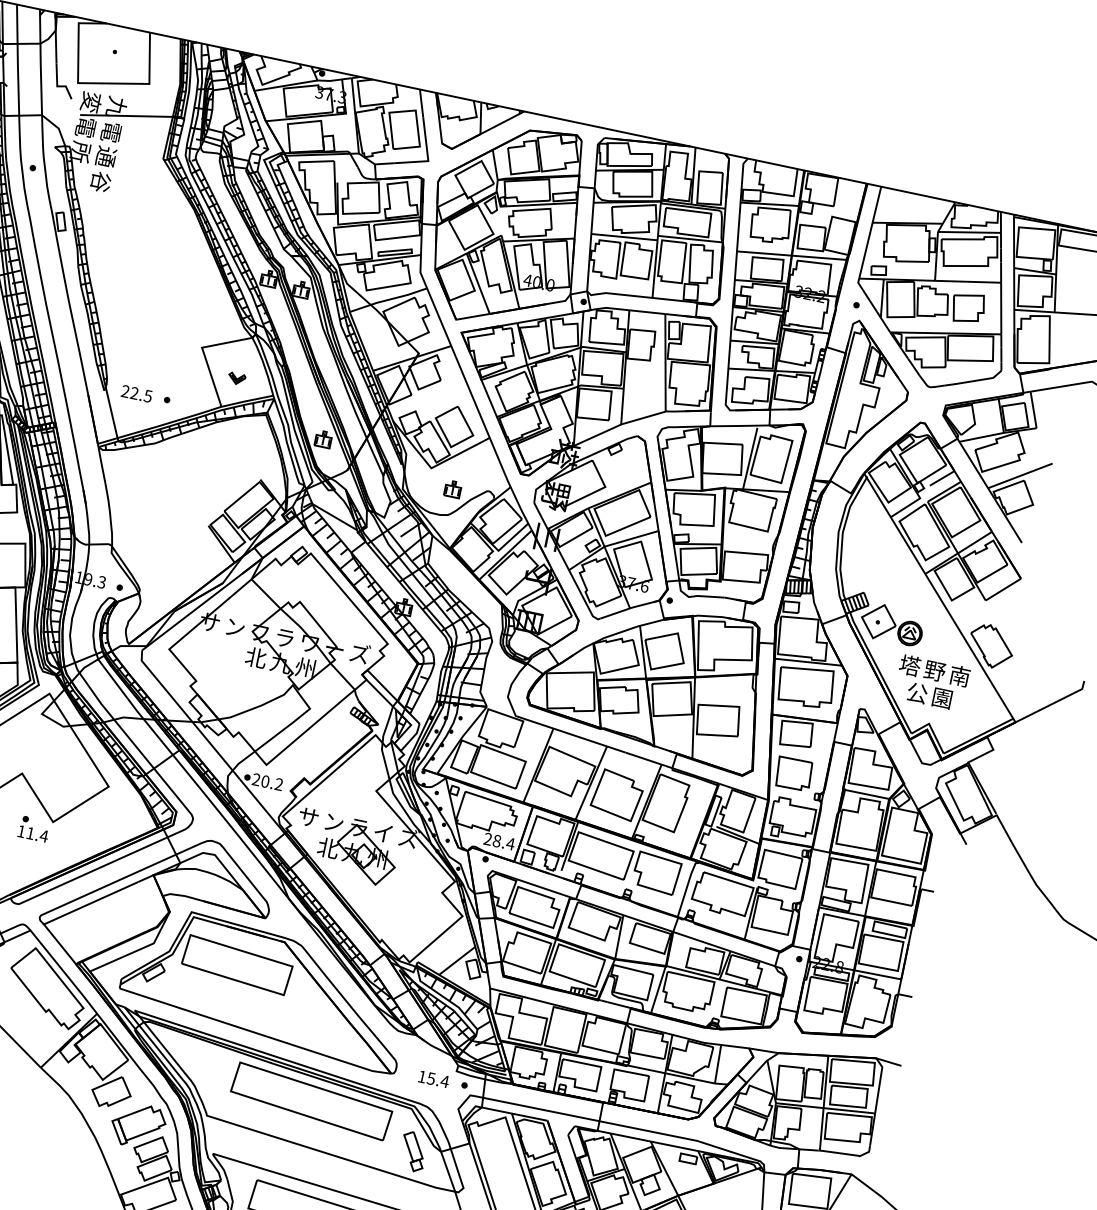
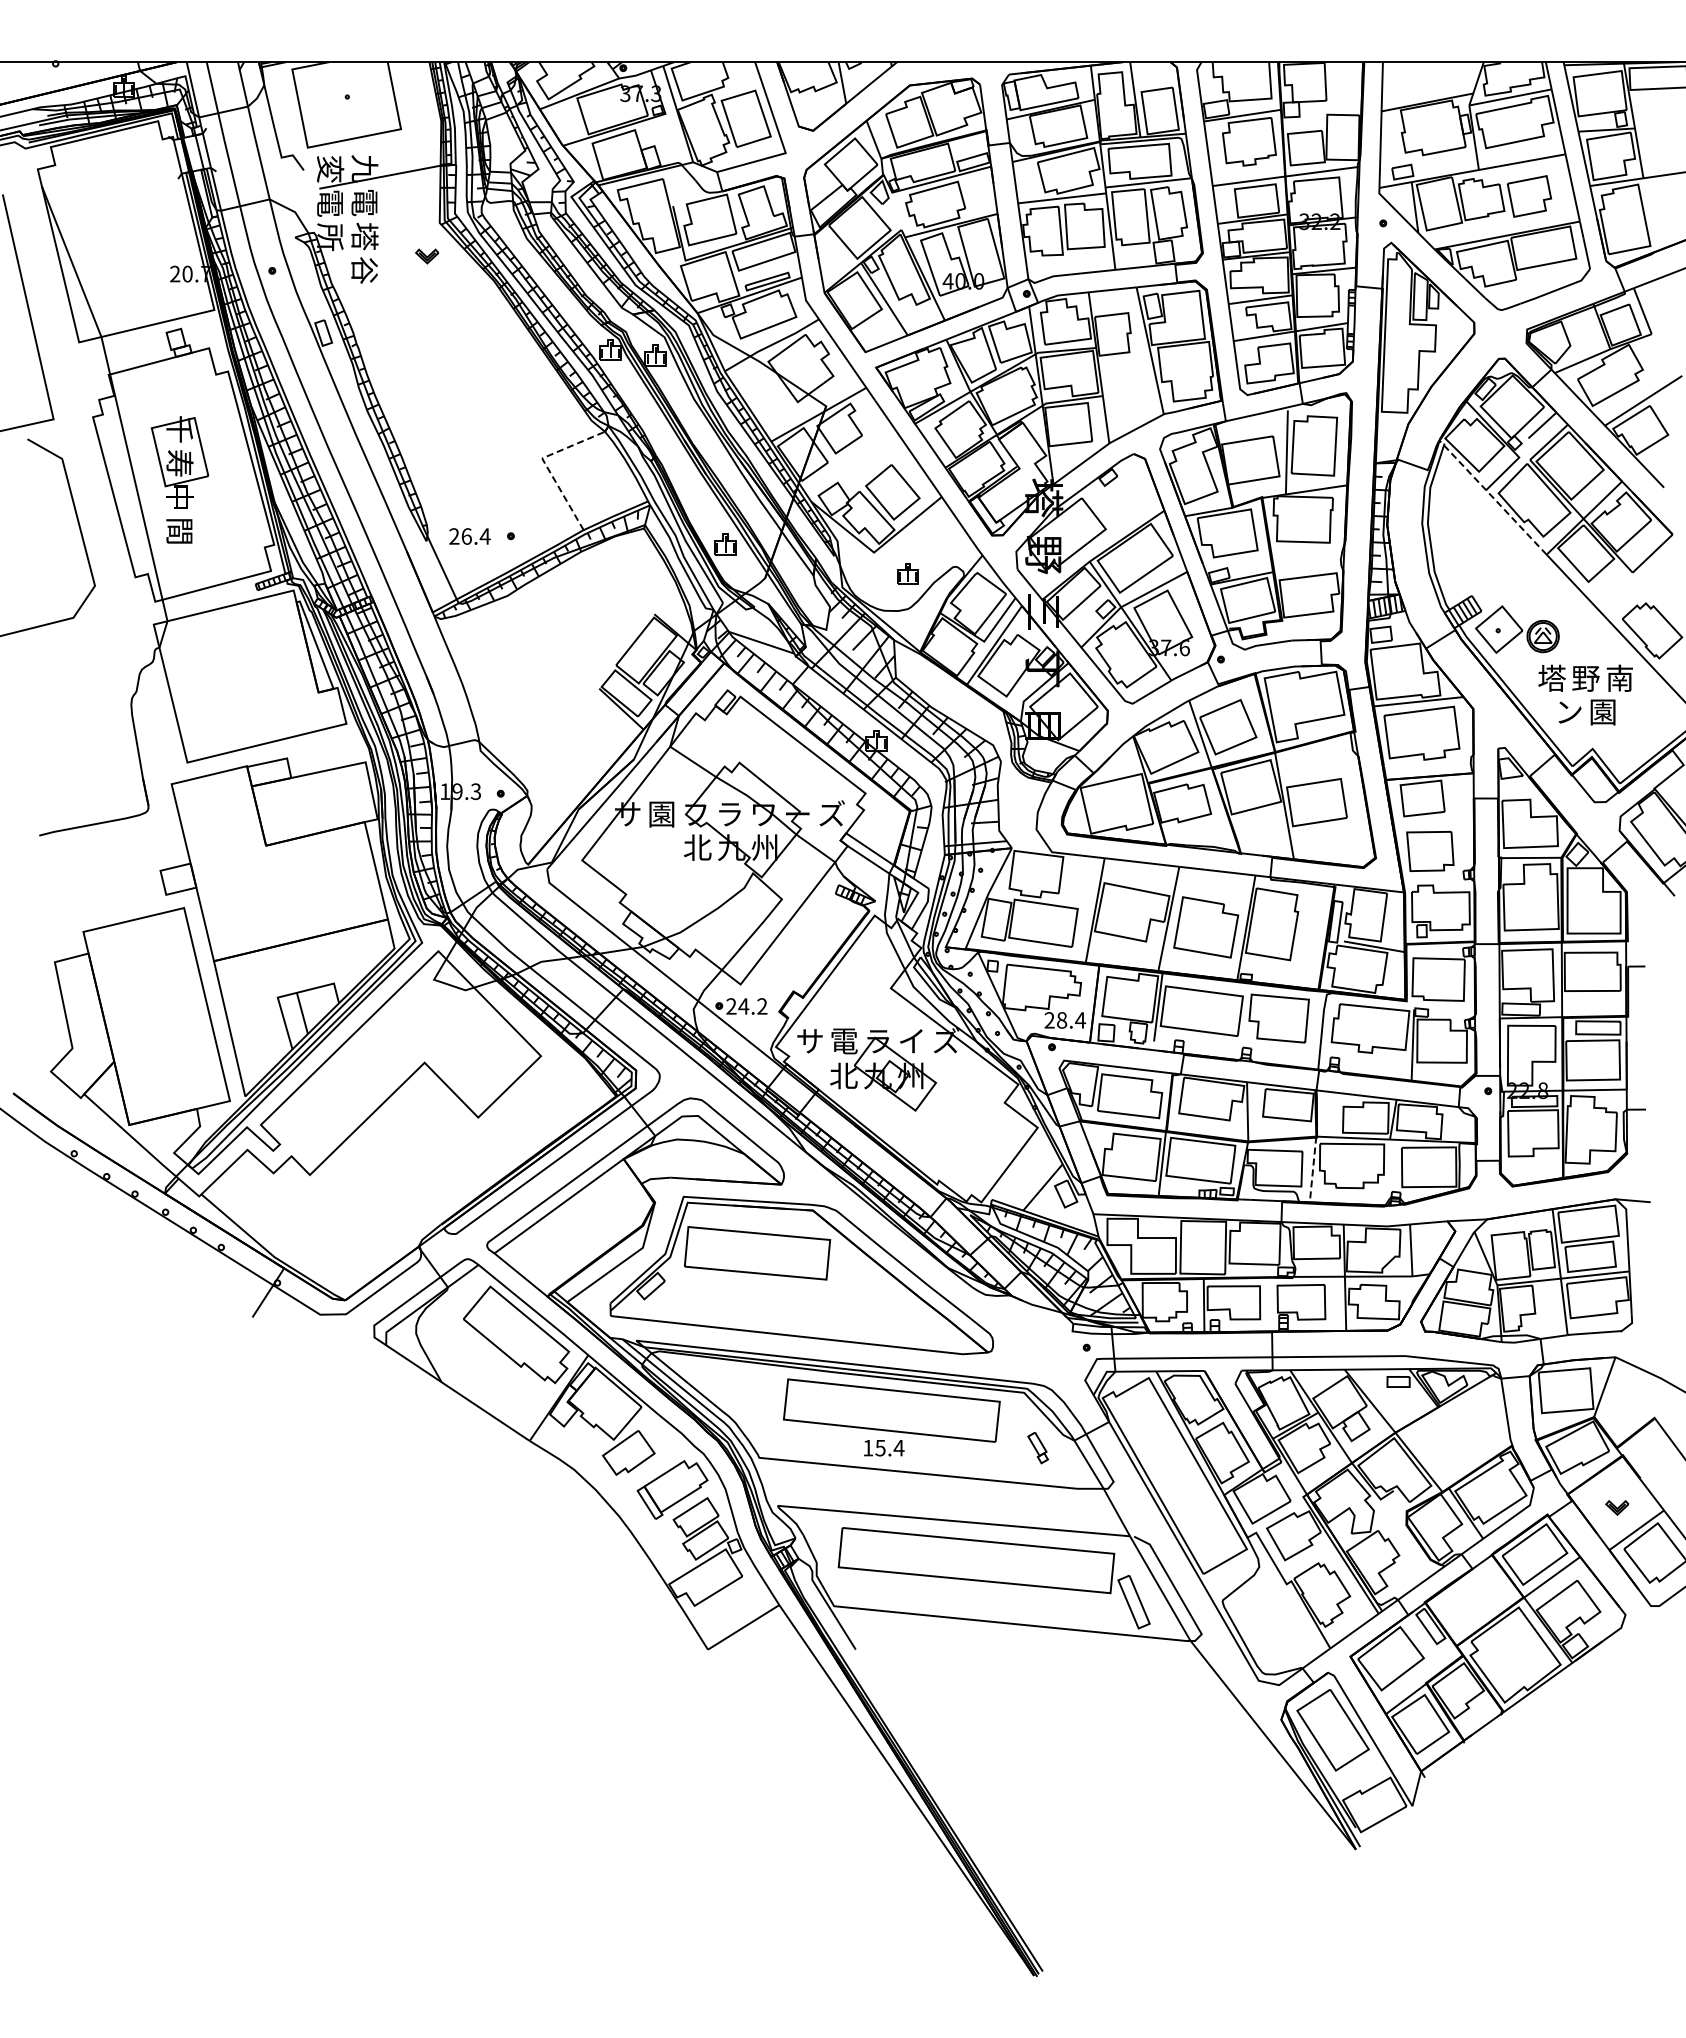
text: (105, 157) -> (364, 236), 通 -> 塔
line: (203, 351) -> (545, 463), solid -> dashed
part: (236, 378) -> (426, 256), moved
text: (141, 394) -> (475, 536), 22.5 -> 26.4
line: (894, 522) -> (1492, 496), solid -> dashed
text: (234, 627) -> (661, 814), ン -> 園
text: (917, 693) -> (1569, 712), 公 -> ン
text: (265, 781) -> (743, 1006), 20.2 -> 24.2
text: (333, 822) -> (844, 1041), ン -> 電
part: (34, 828) -> (455, 1131), removed
line: (658, 989) -> (1313, 1169), solid -> dashed
text: (434, 1079) -> (884, 1448), moved
part: (412, 1151) -> (1037, 1447), size x0.6

